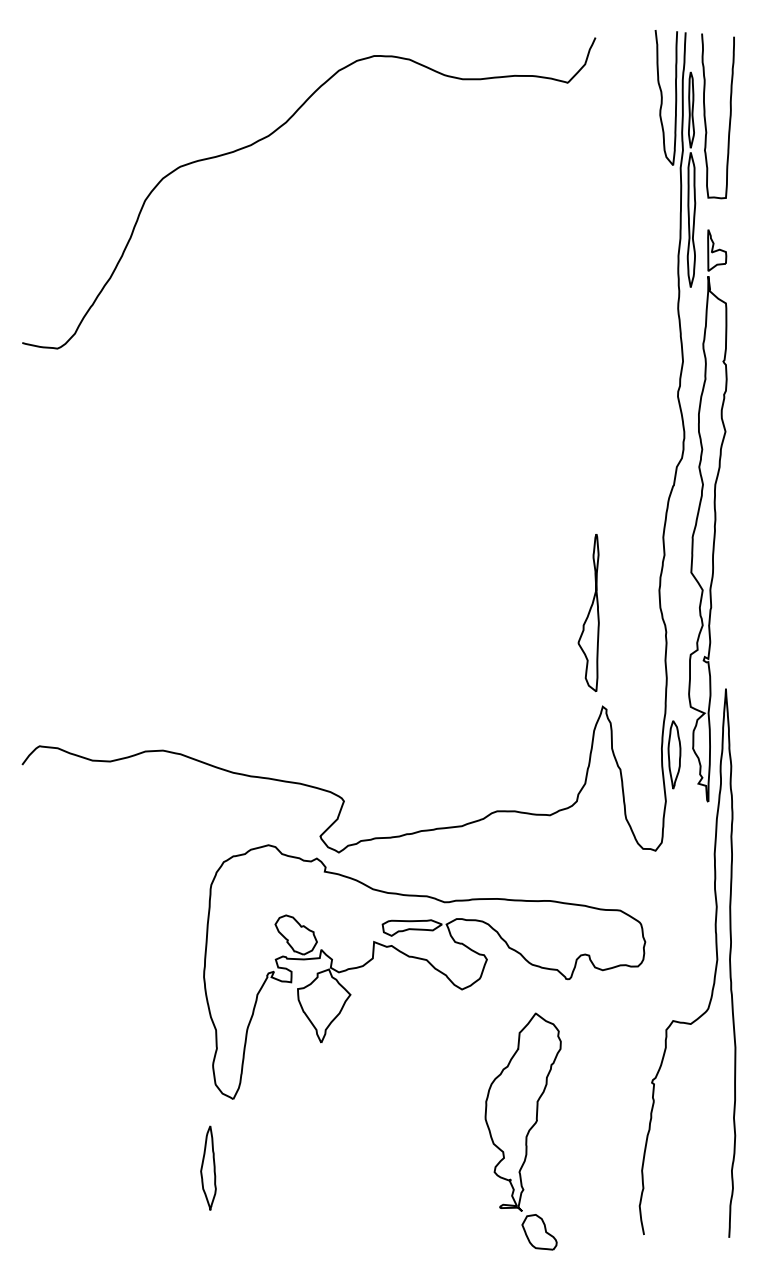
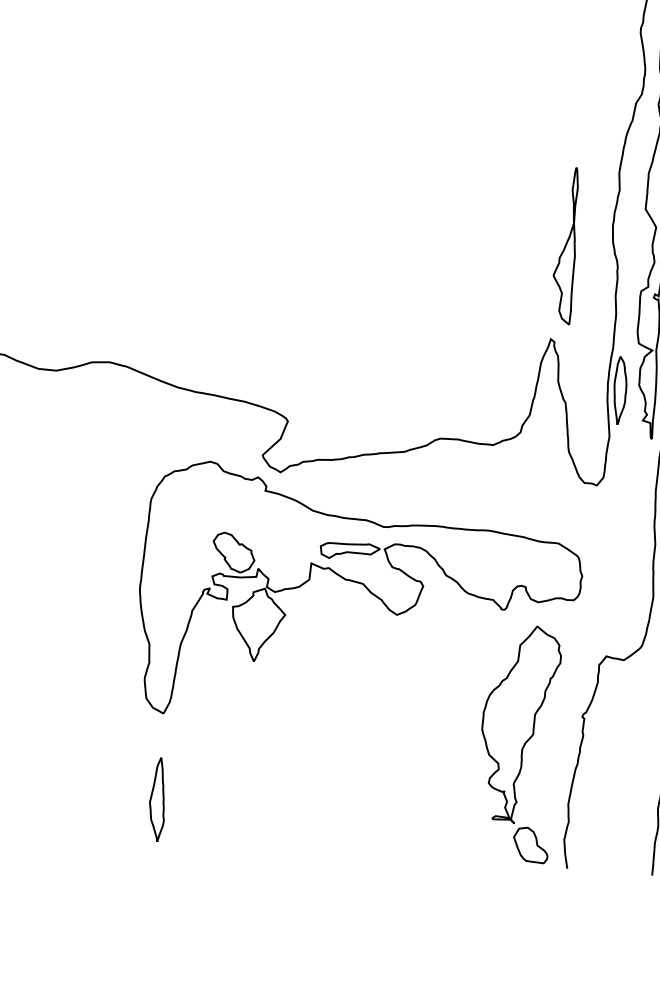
part: (588, 613) -> (564, 246), moved
part: (522, 1131) -> (518, 743), moved
part: (208, 1167) -> (157, 798), moved

